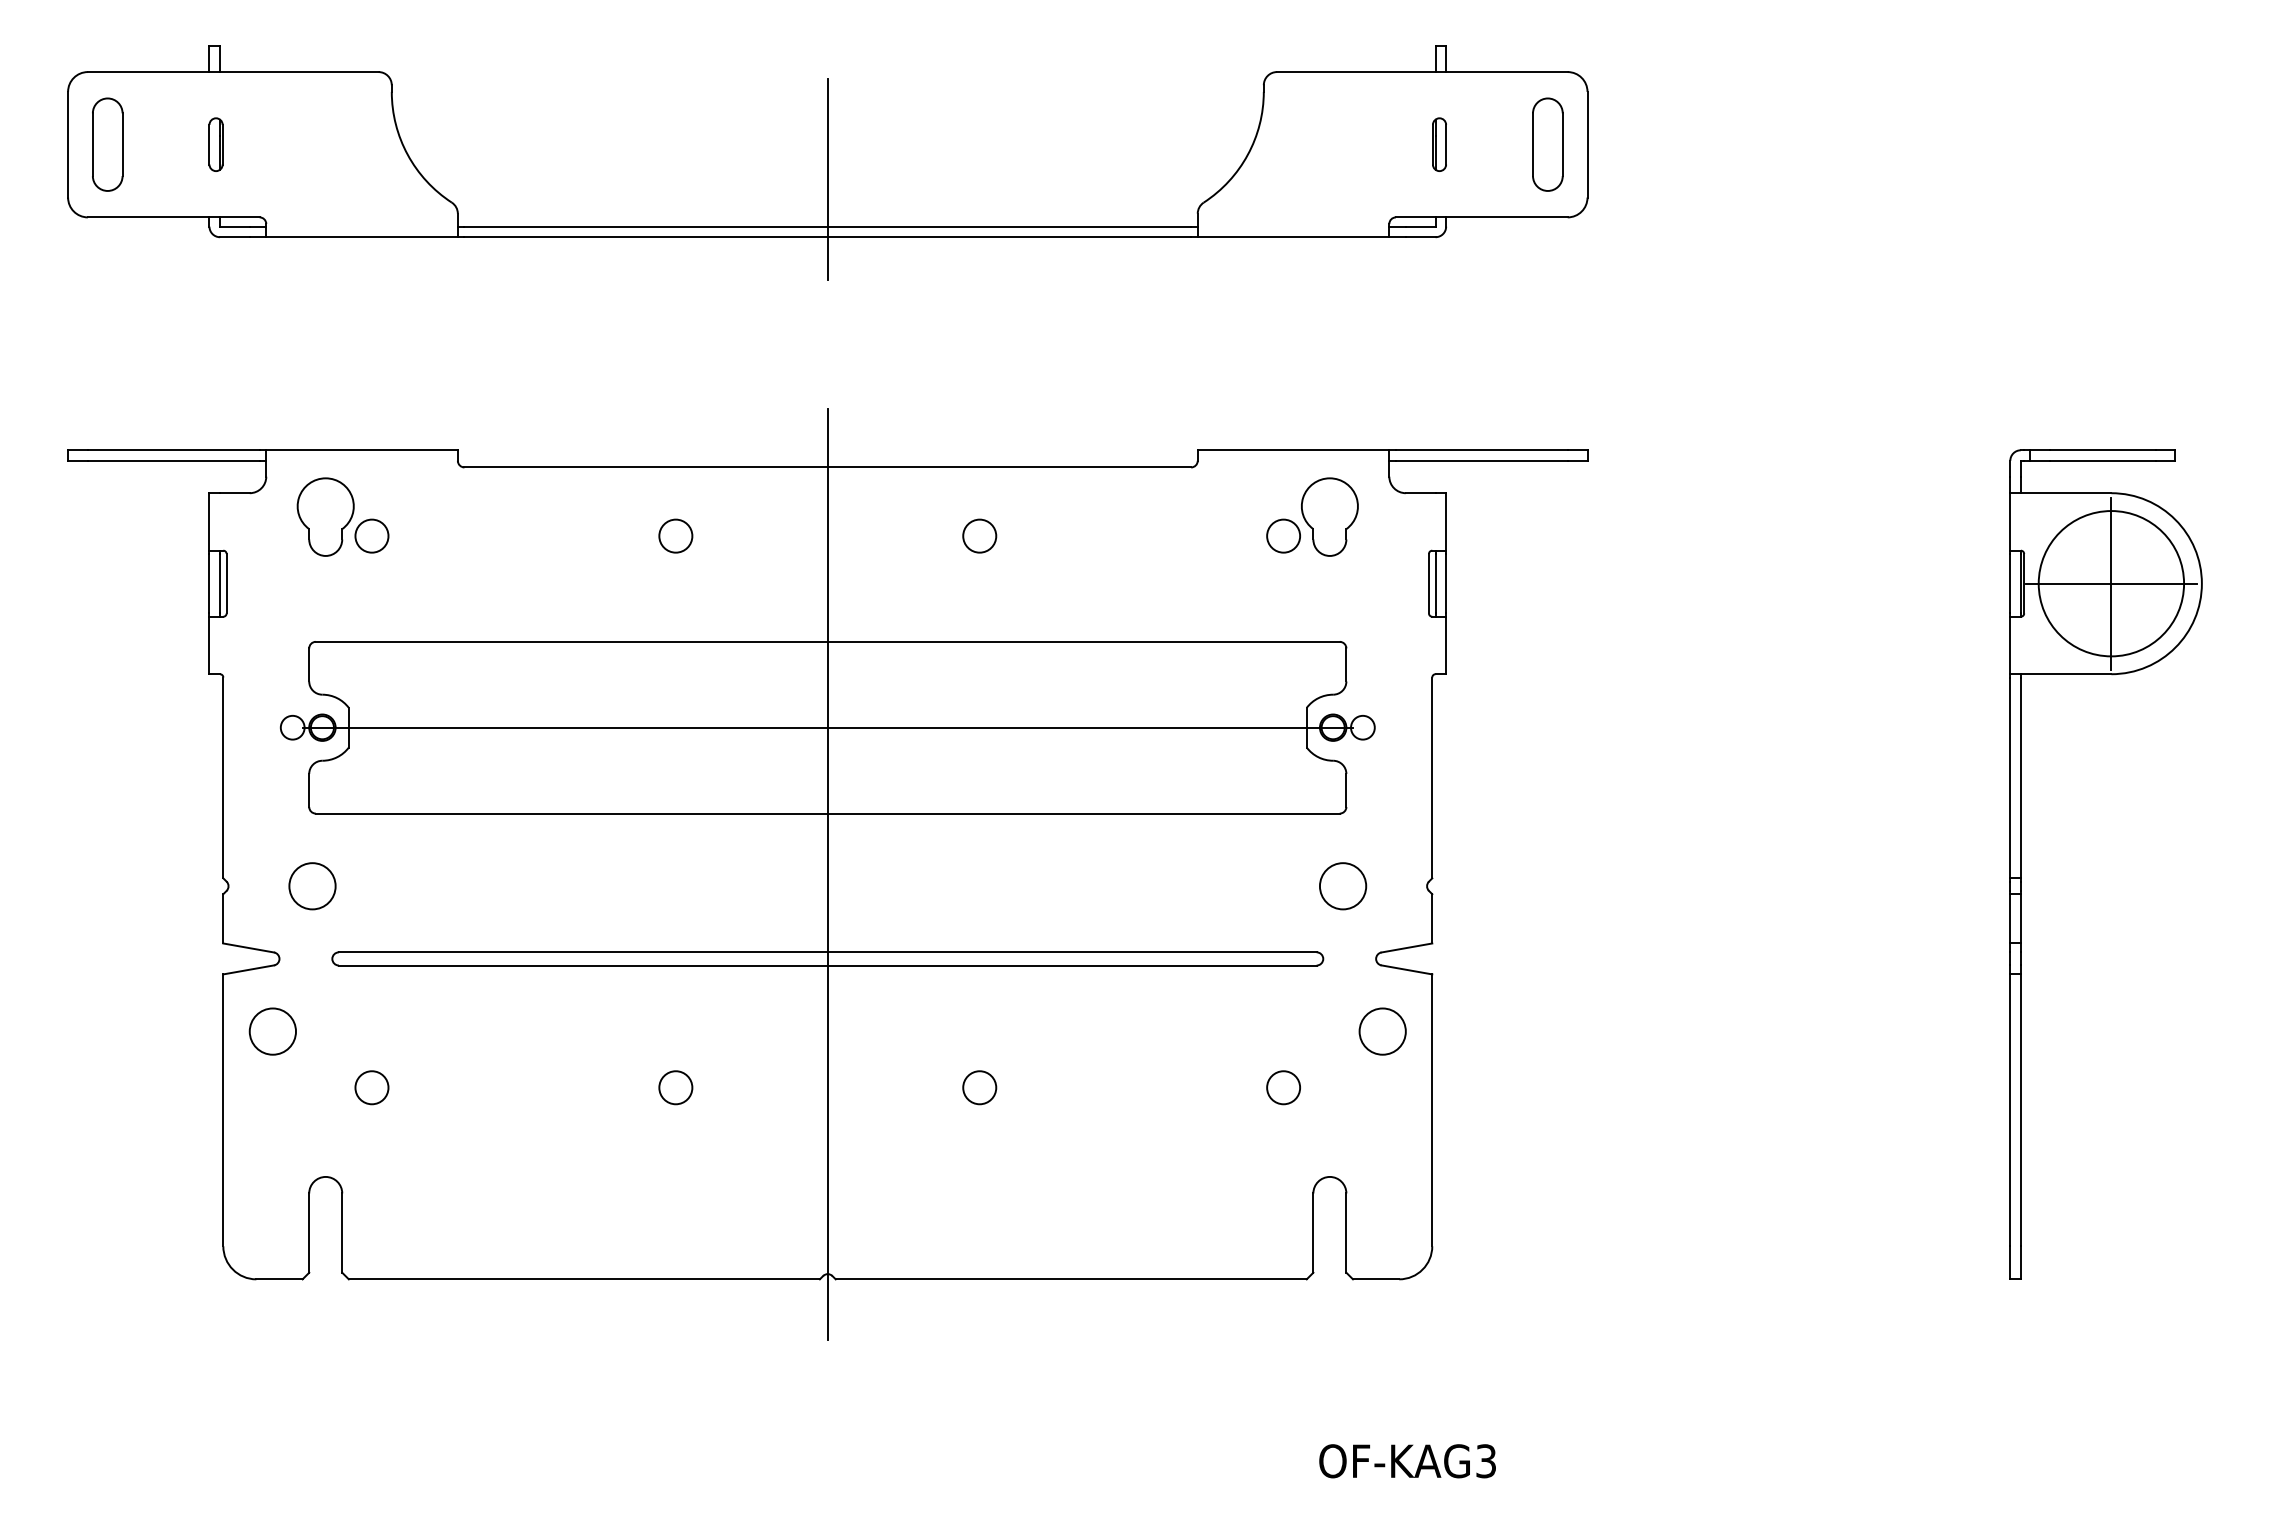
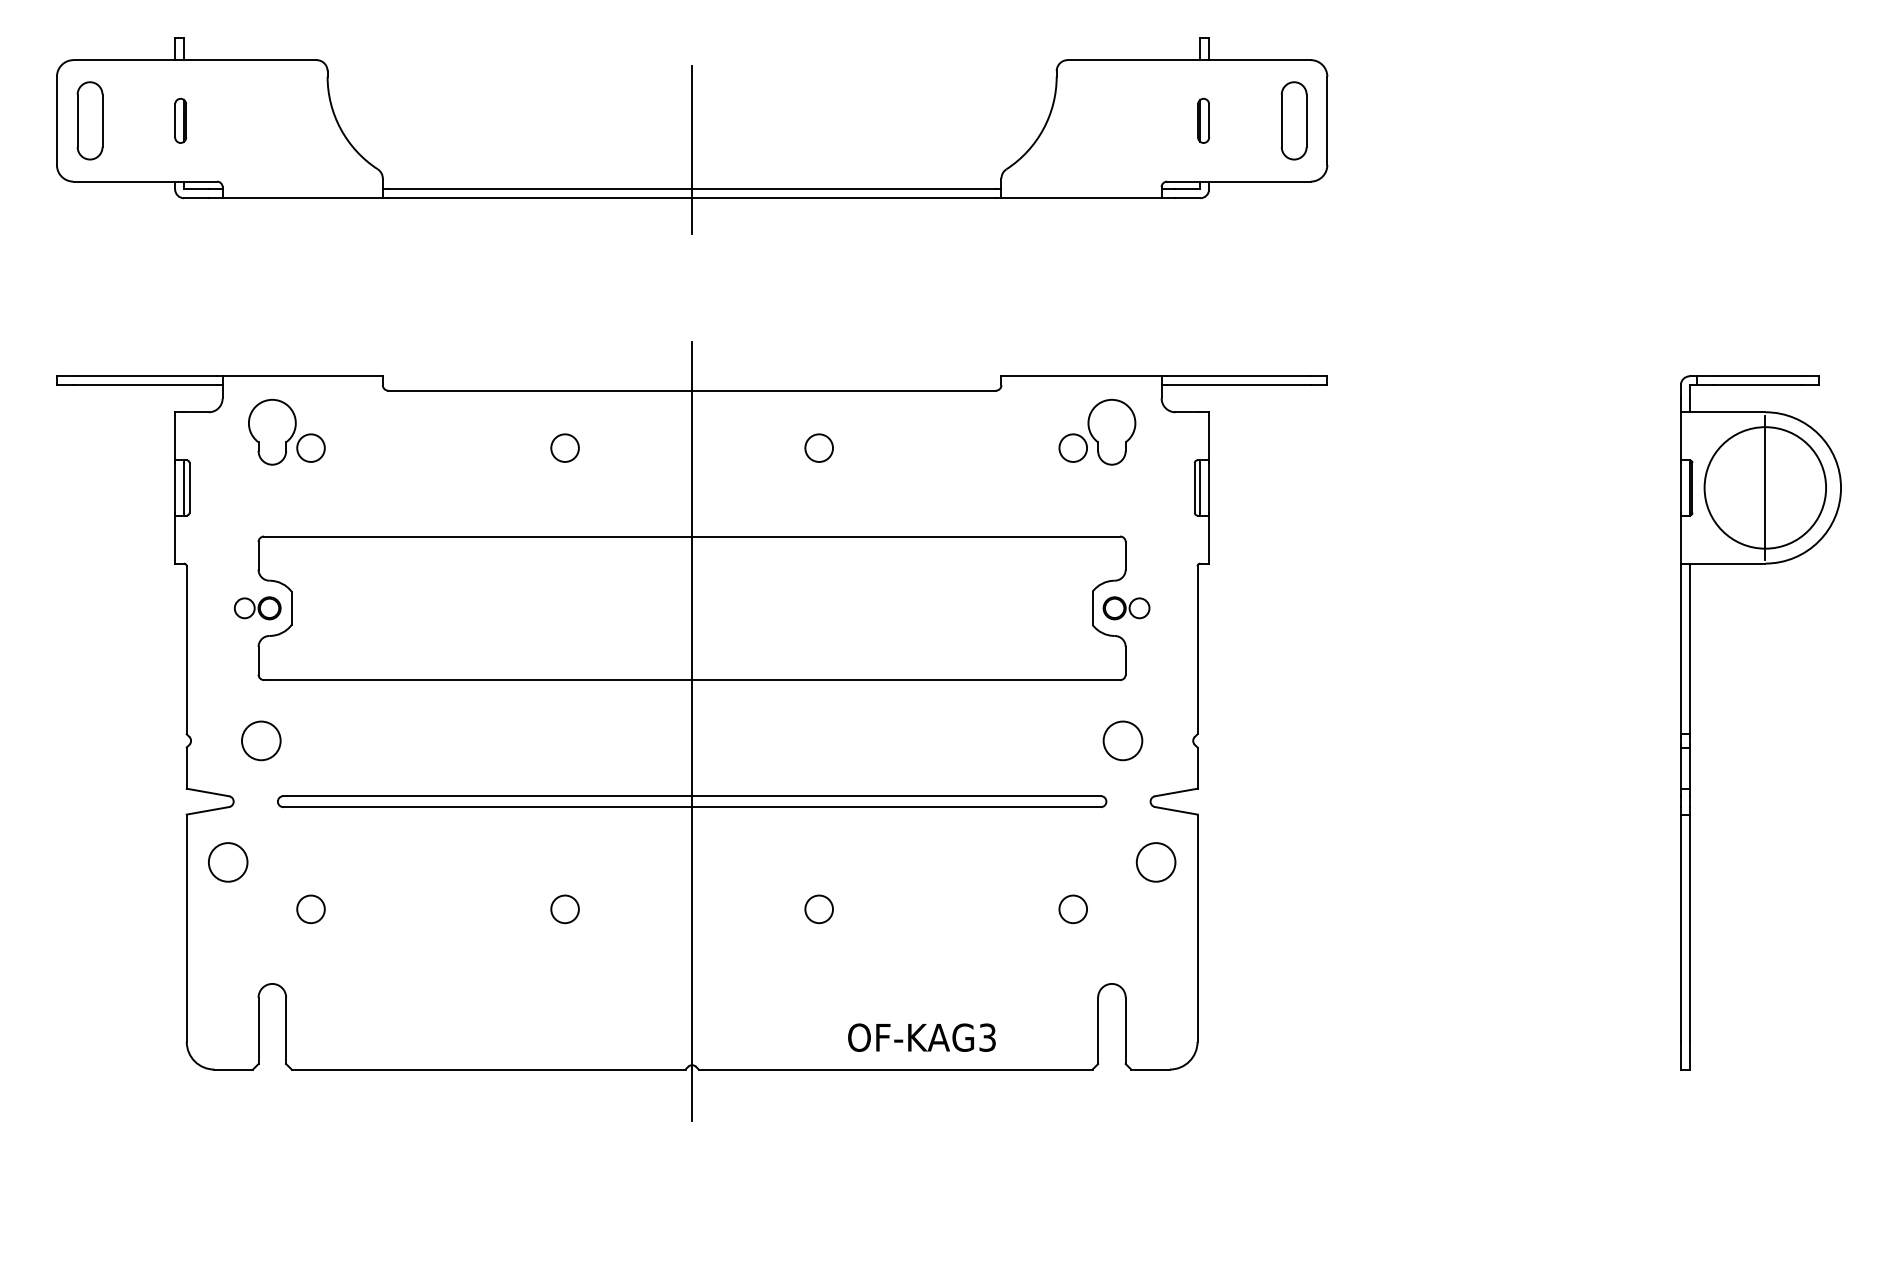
line: (2111, 583) -> (1765, 487), removed
line: (827, 727) -> (691, 608), removed
text: (1407, 1461) -> (921, 1037), moved

